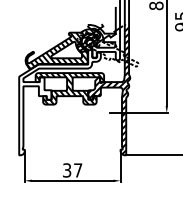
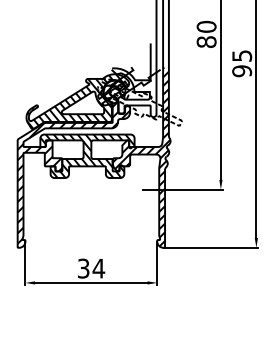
hatch: (59, 93) -> (73, 162), added
text: (77, 170) -> (98, 268), 37 -> 34

